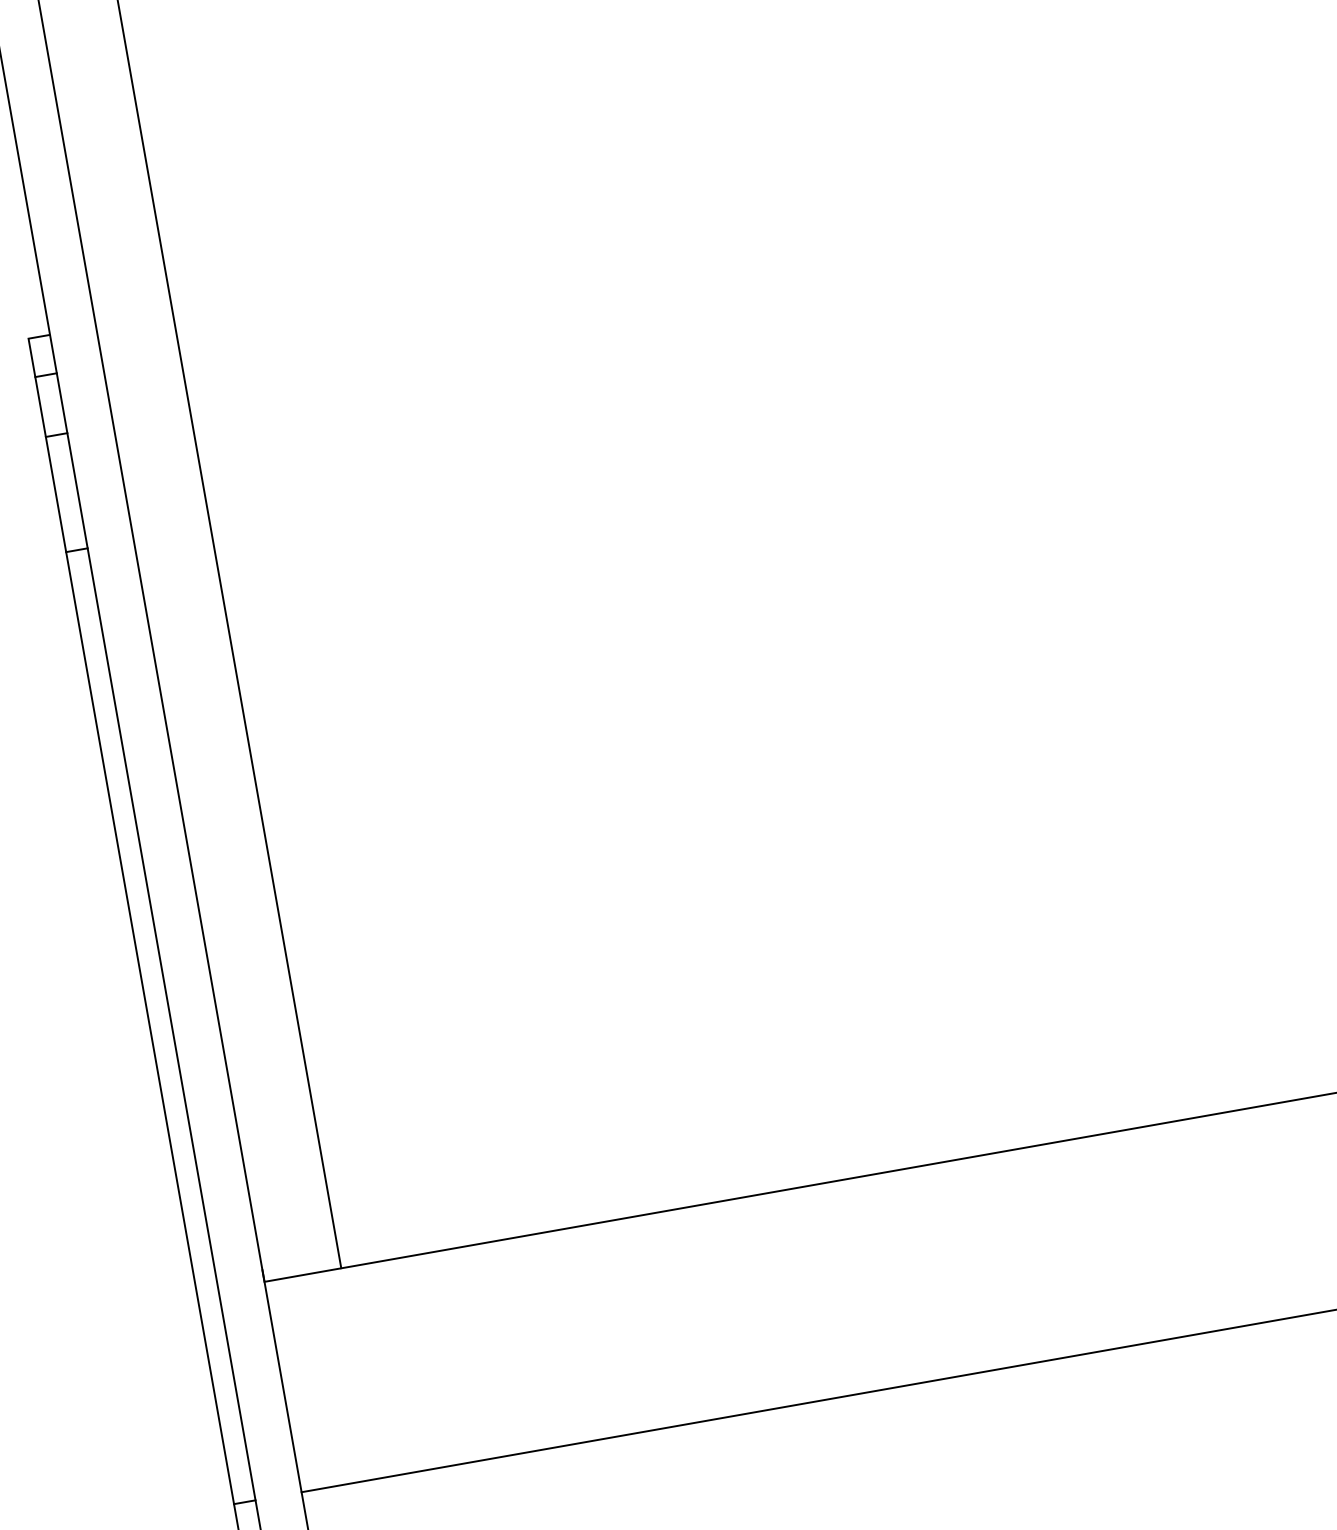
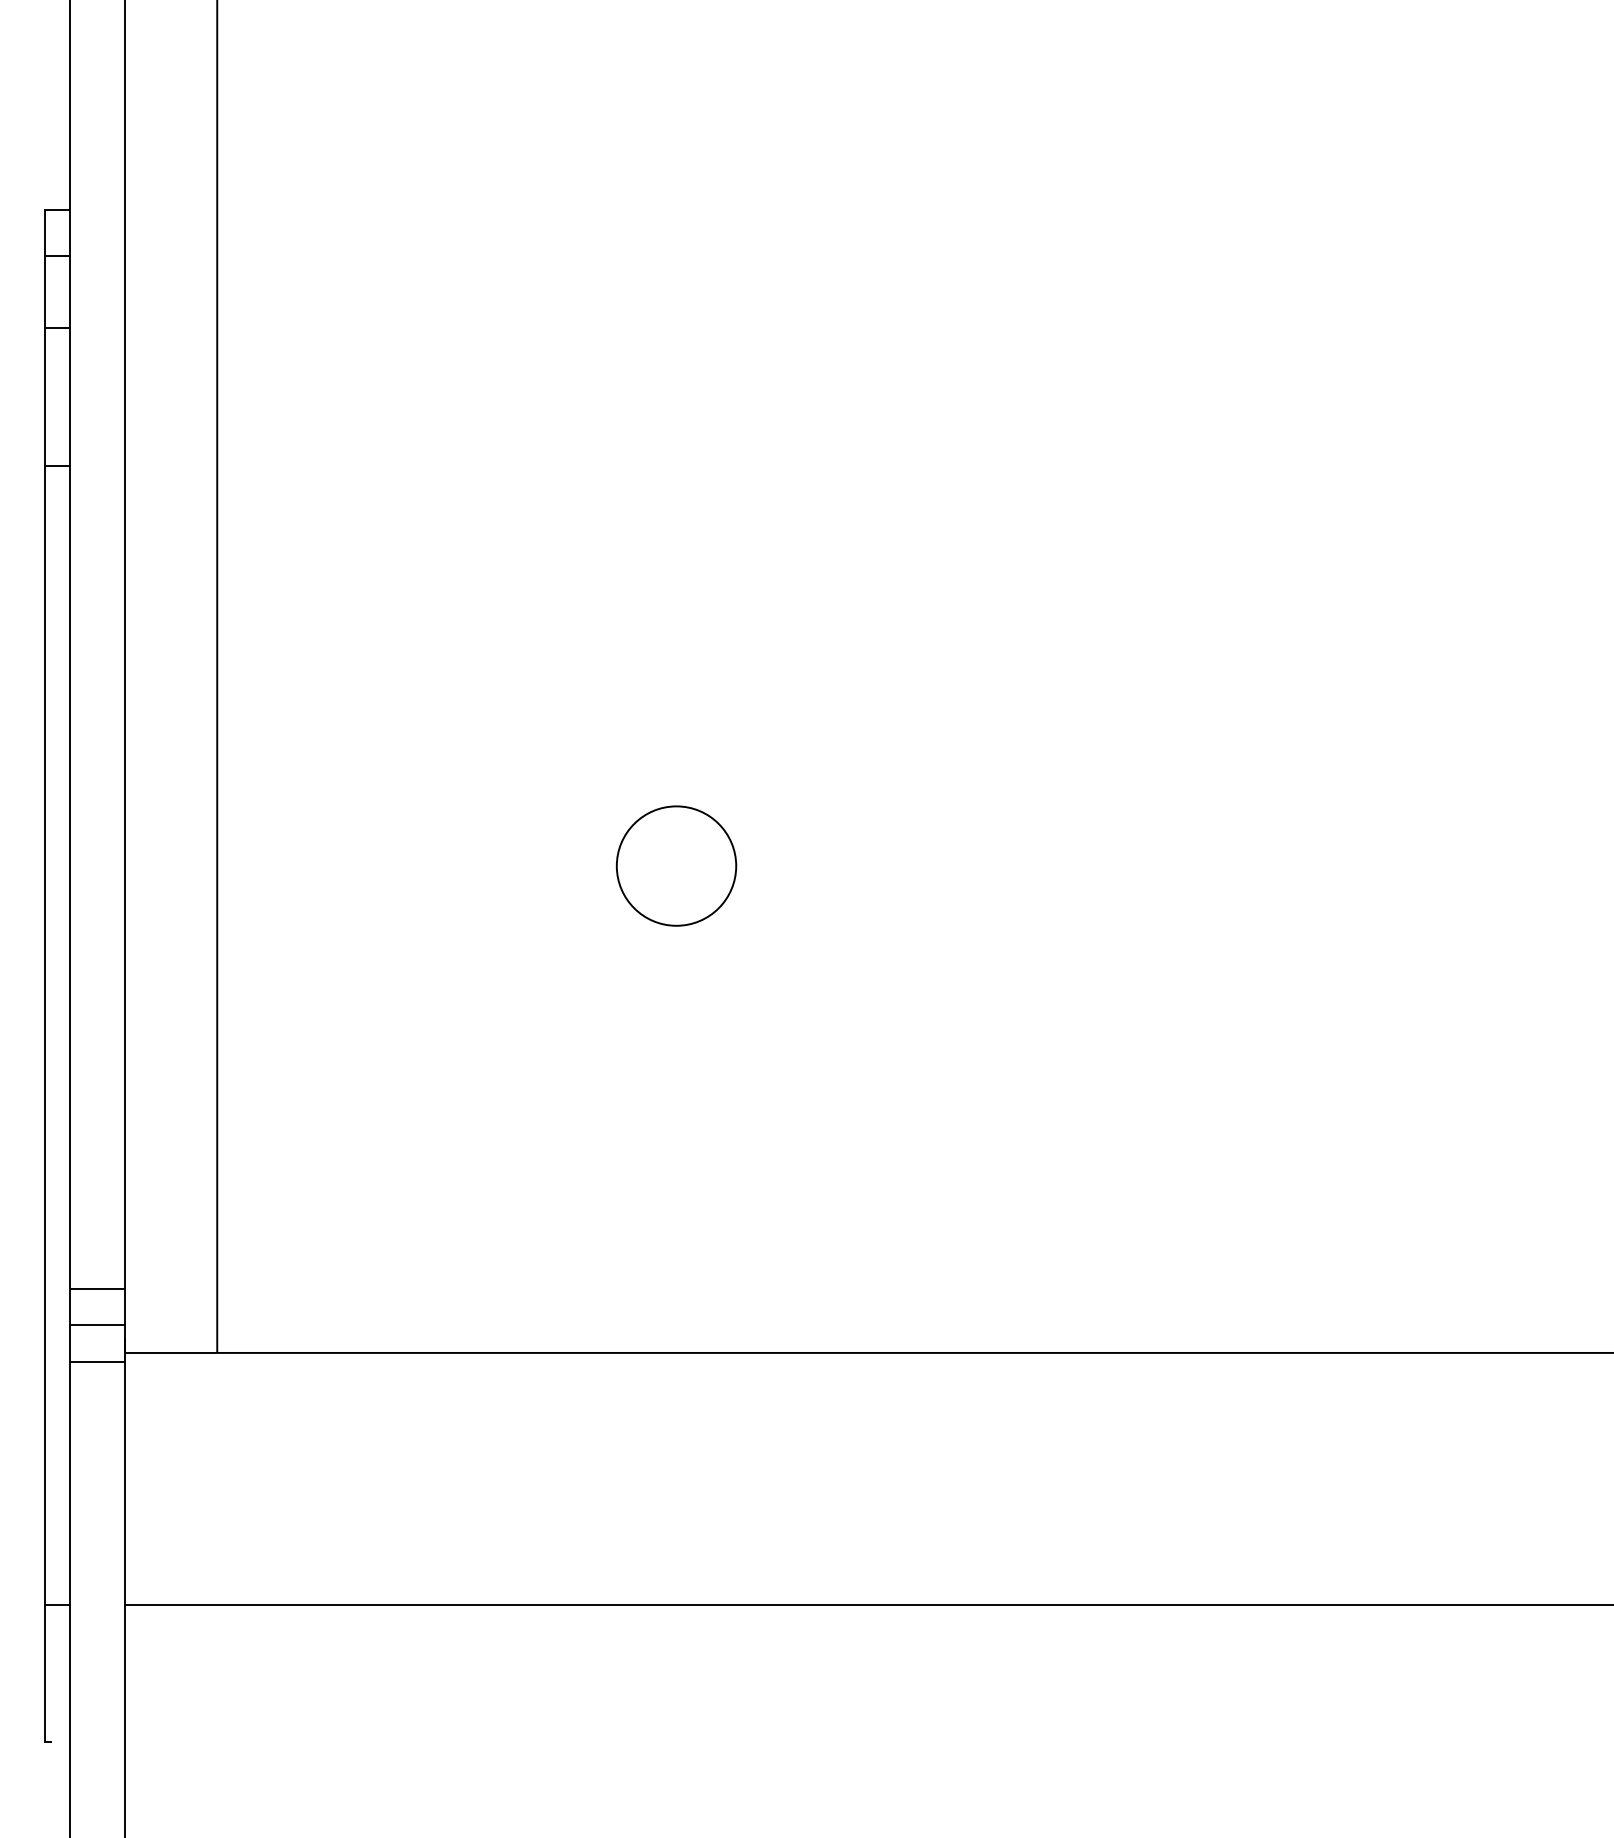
circle: (653, 793) -> (676, 865), added
line: (231, 1232) -> (97, 1288), added
line: (237, 1263) -> (97, 1325), added
line: (242, 1293) -> (97, 1362), added

